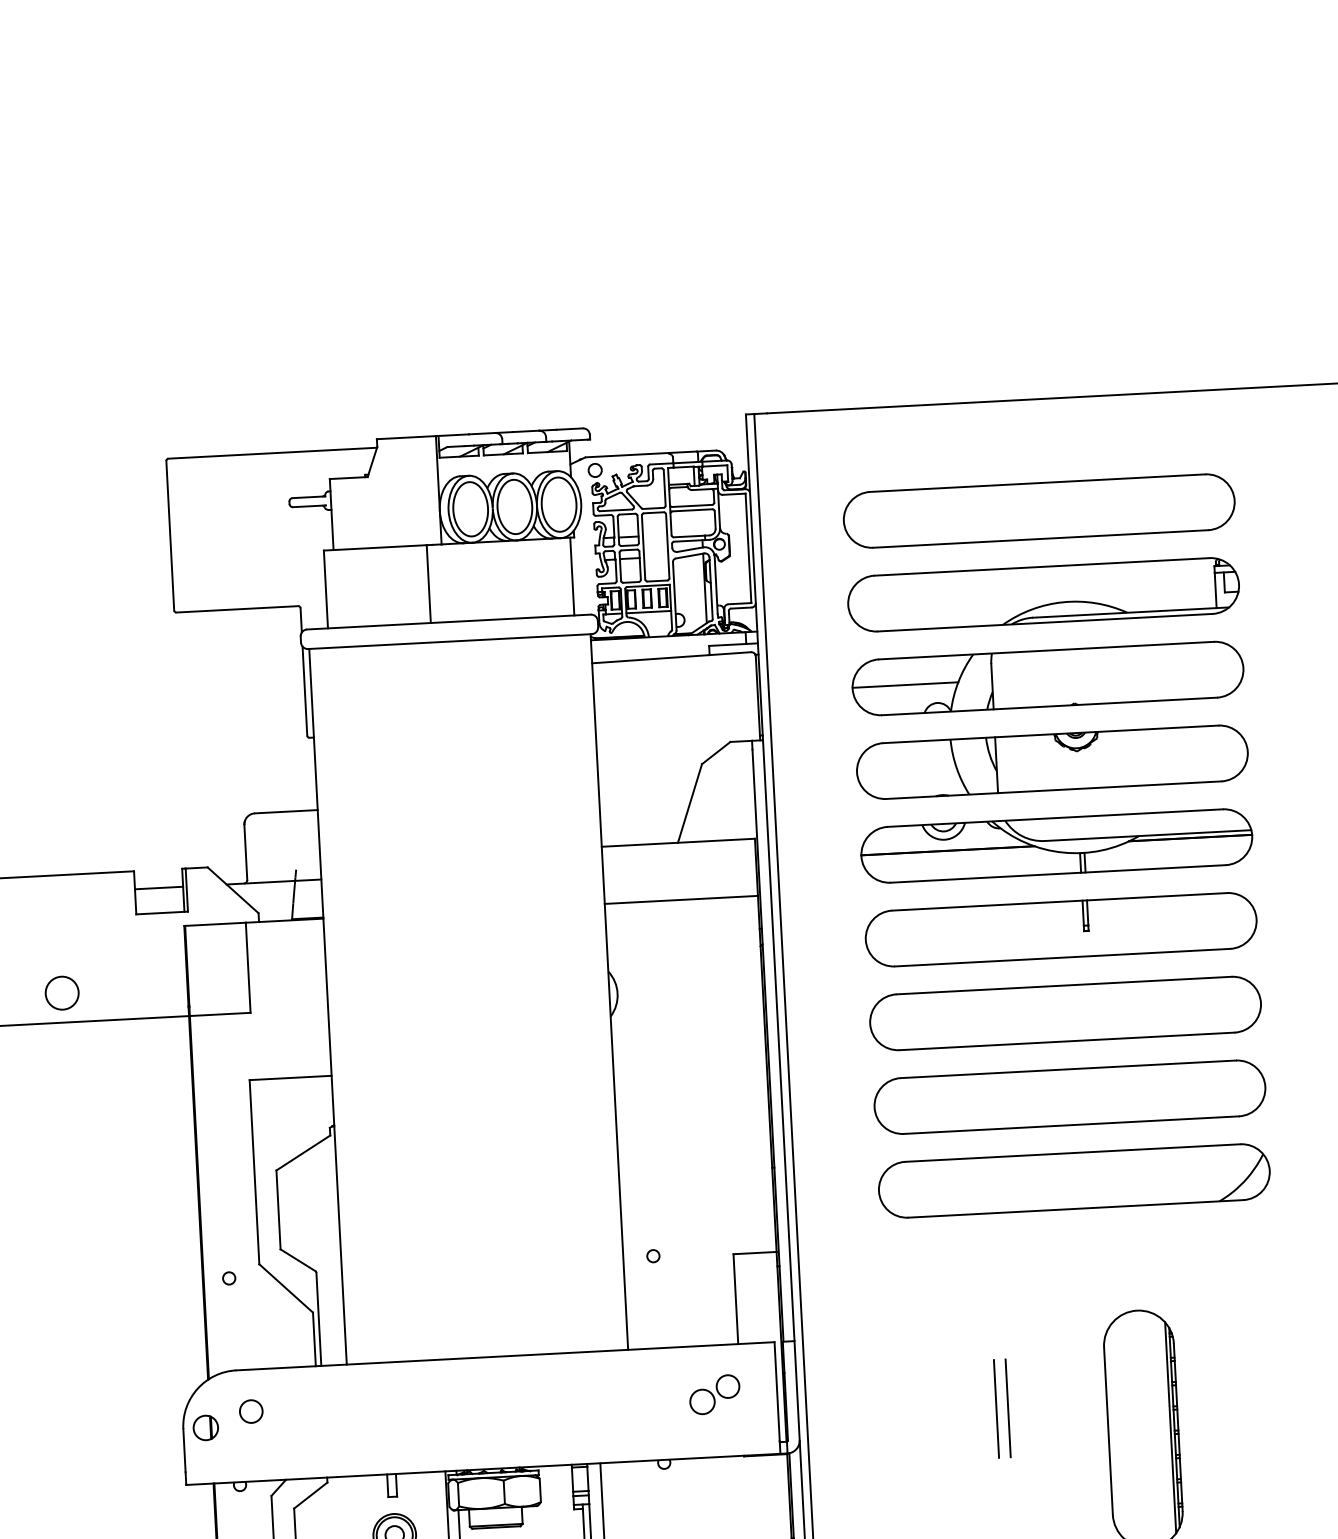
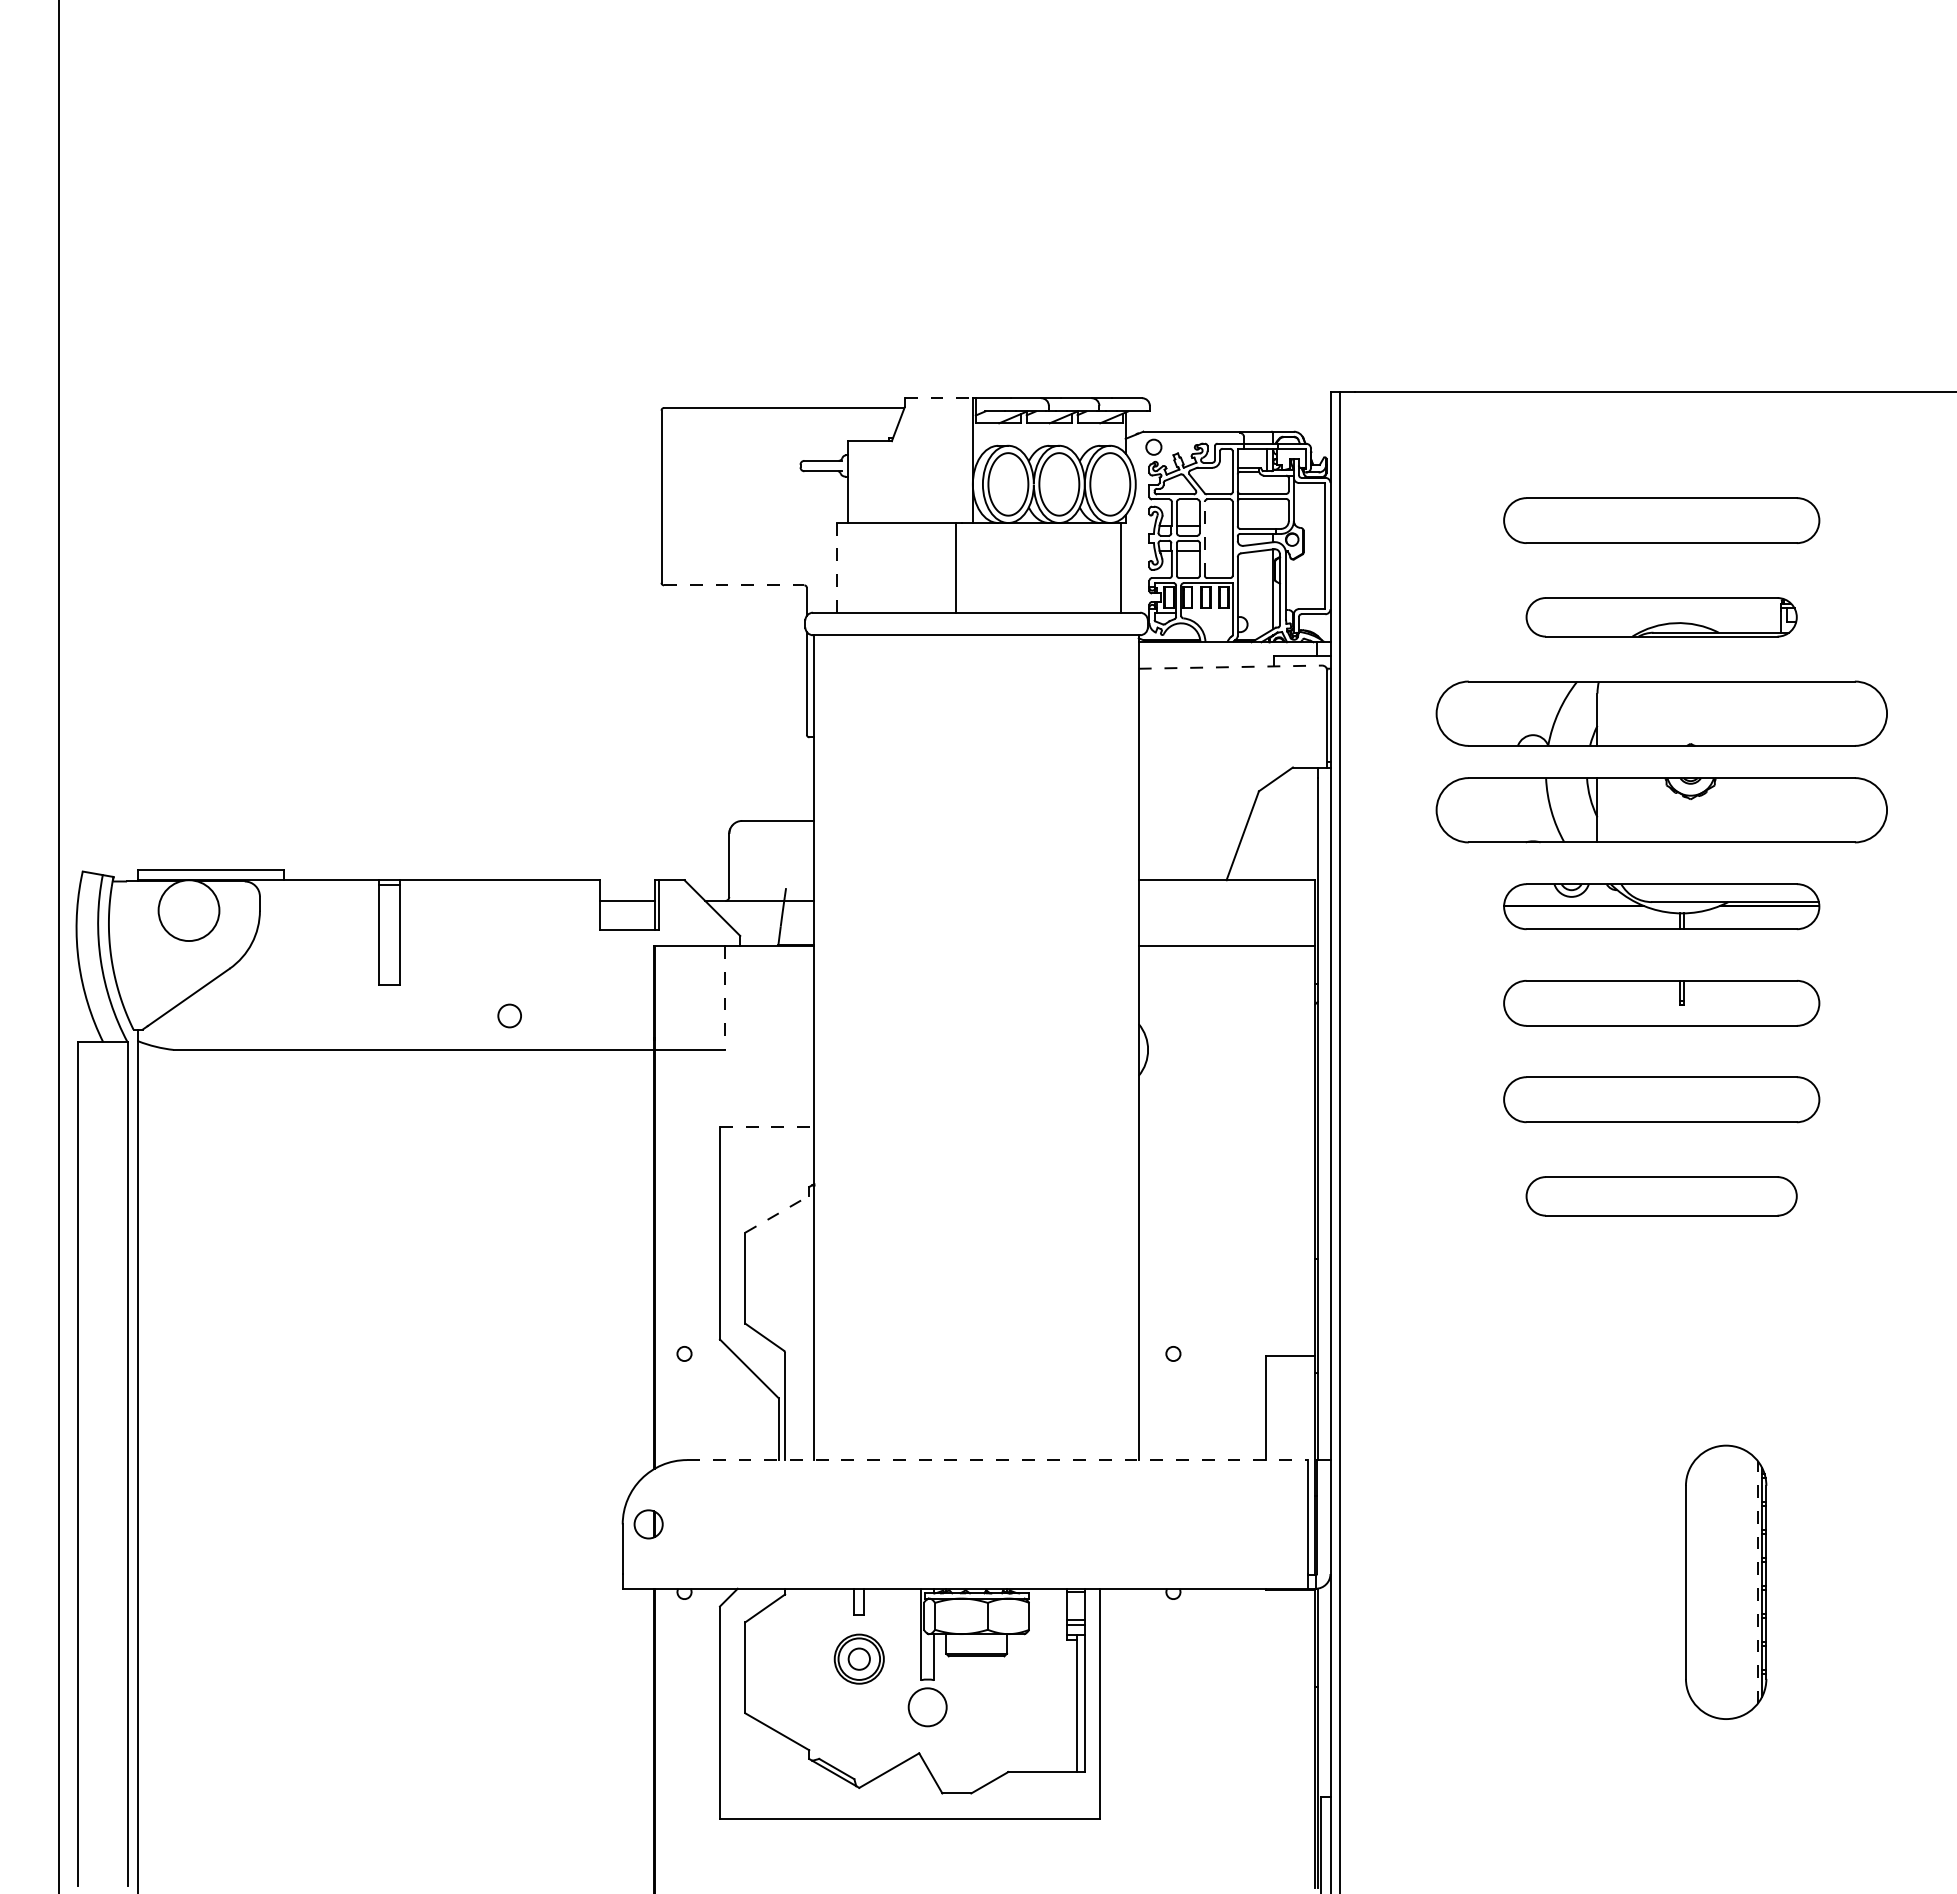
line: (407, 437) -> (939, 398), solid -> dashed
part: (1038, 510) -> (1661, 520), size x0.7
line: (643, 547) -> (1204, 538), solid -> dashed
line: (326, 589) -> (837, 567), solid -> dashed
part: (1043, 595) -> (1661, 617), size x0.6
line: (237, 609) -> (734, 585), solid -> dashed
line: (648, 612) -> (1206, 613), removed
line: (671, 658) -> (1230, 667), solid -> dashed
line: (905, 684) -> (1497, 712), removed
part: (1056, 845) -> (1661, 906), size x0.7
part: (1060, 929) -> (1661, 1003), size x0.7
line: (248, 968) -> (725, 998), solid -> dashed
circle: (62, 993) -> (509, 1016), size x0.6
part: (1065, 1013) -> (1661, 1099), size x0.7
line: (290, 1078) -> (767, 1127), solid -> dashed
part: (1069, 1097) -> (1661, 1196), size x0.6
line: (303, 1153) -> (777, 1214), solid -> dashed
part: (1074, 1180) -> (1661, 1292), removed
line: (505, 1356) -> (997, 1460), solid -> dashed
part: (714, 1394) -> (1235, 1516), removed
line: (996, 1408) -> (1558, 1549), removed
line: (1007, 1408) -> (1571, 1550), removed
circle: (250, 1411) -> (701, 1508), removed
line: (1170, 1427) -> (1757, 1582), solid -> dashed

